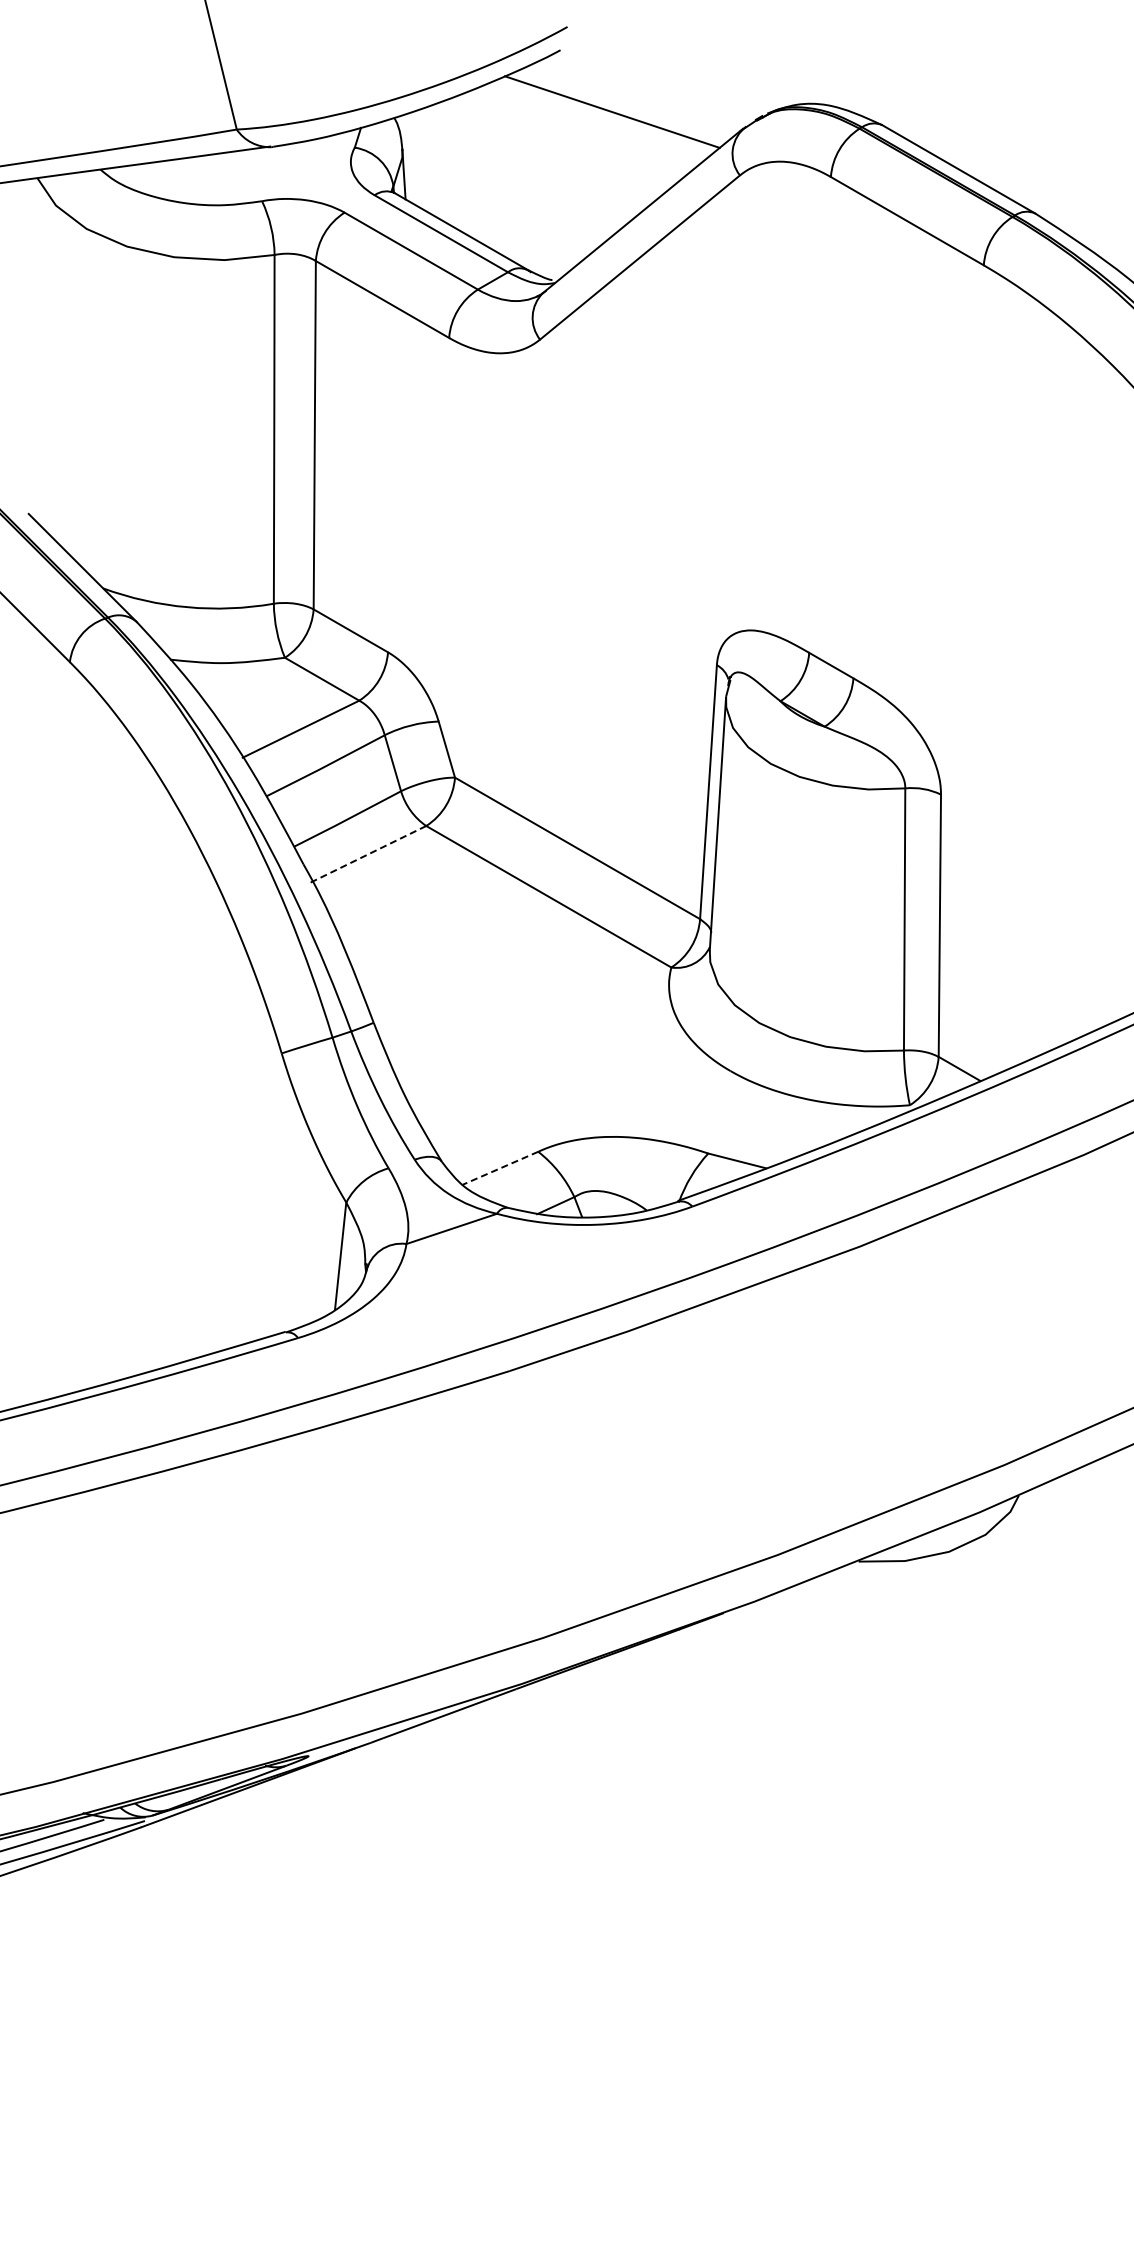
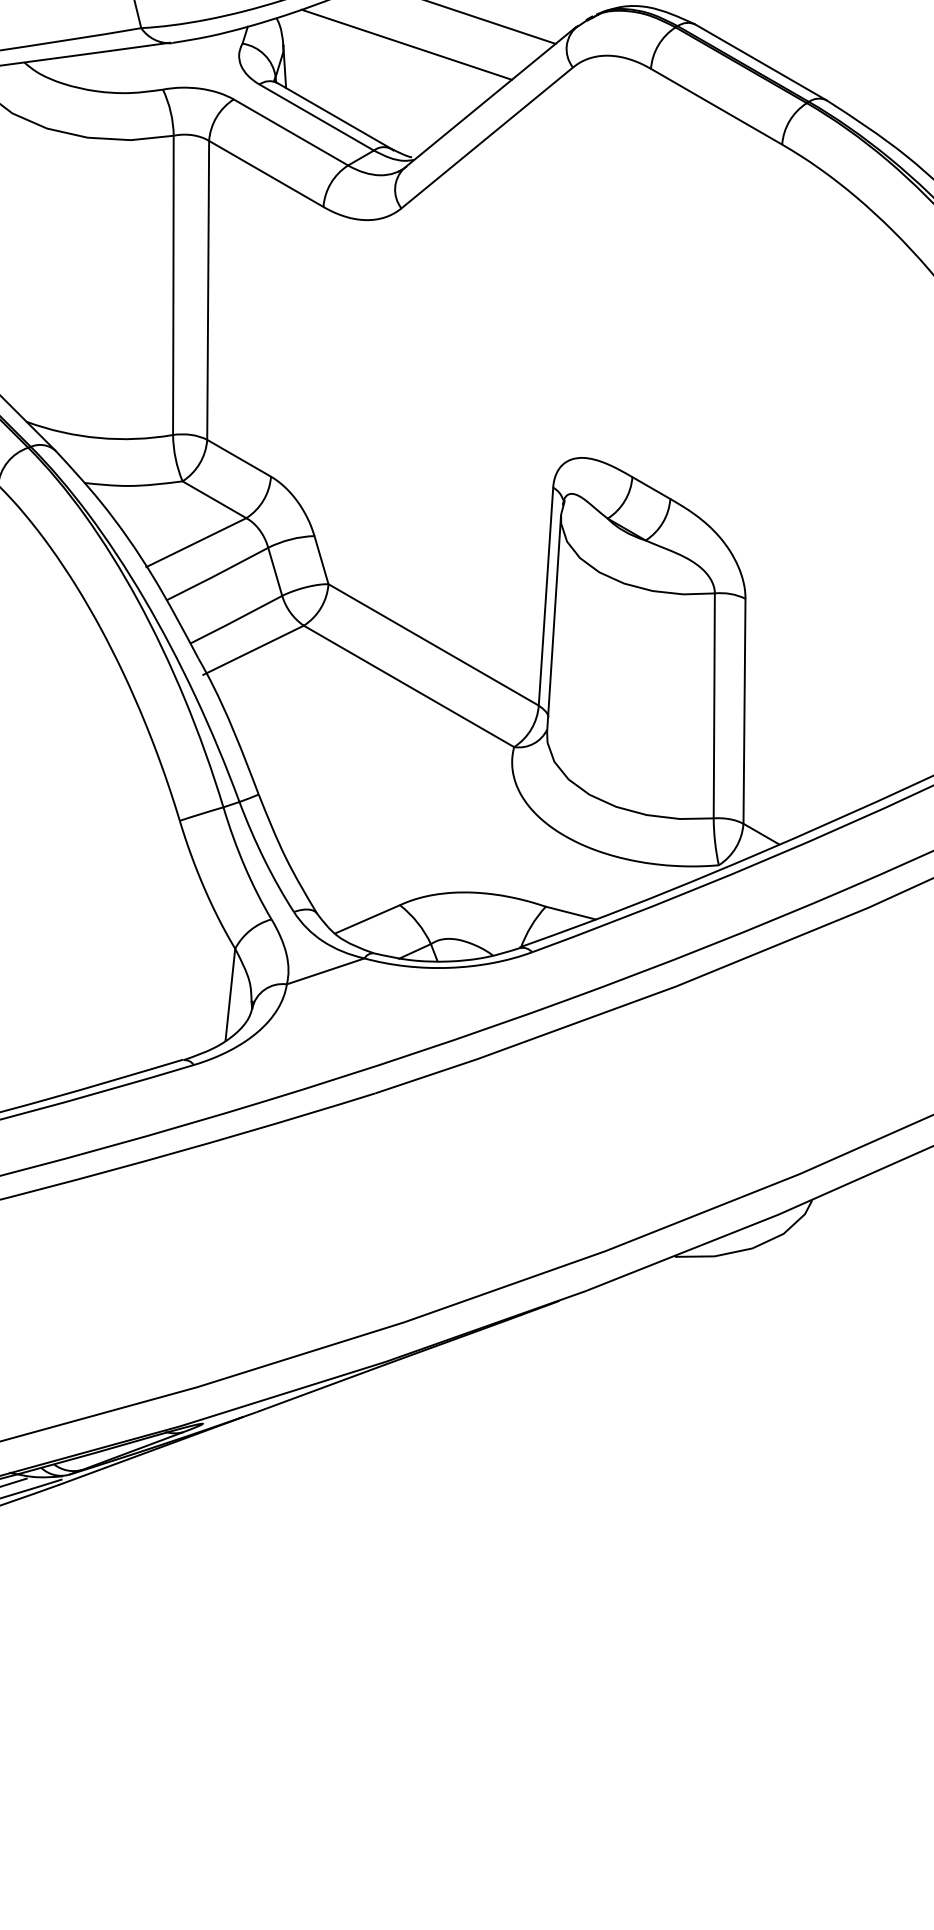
line: (545, 148) -> (406, 44), added
line: (367, 854) -> (253, 650), dashed -> solid
line: (500, 1168) -> (367, 919), dashed -> solid

